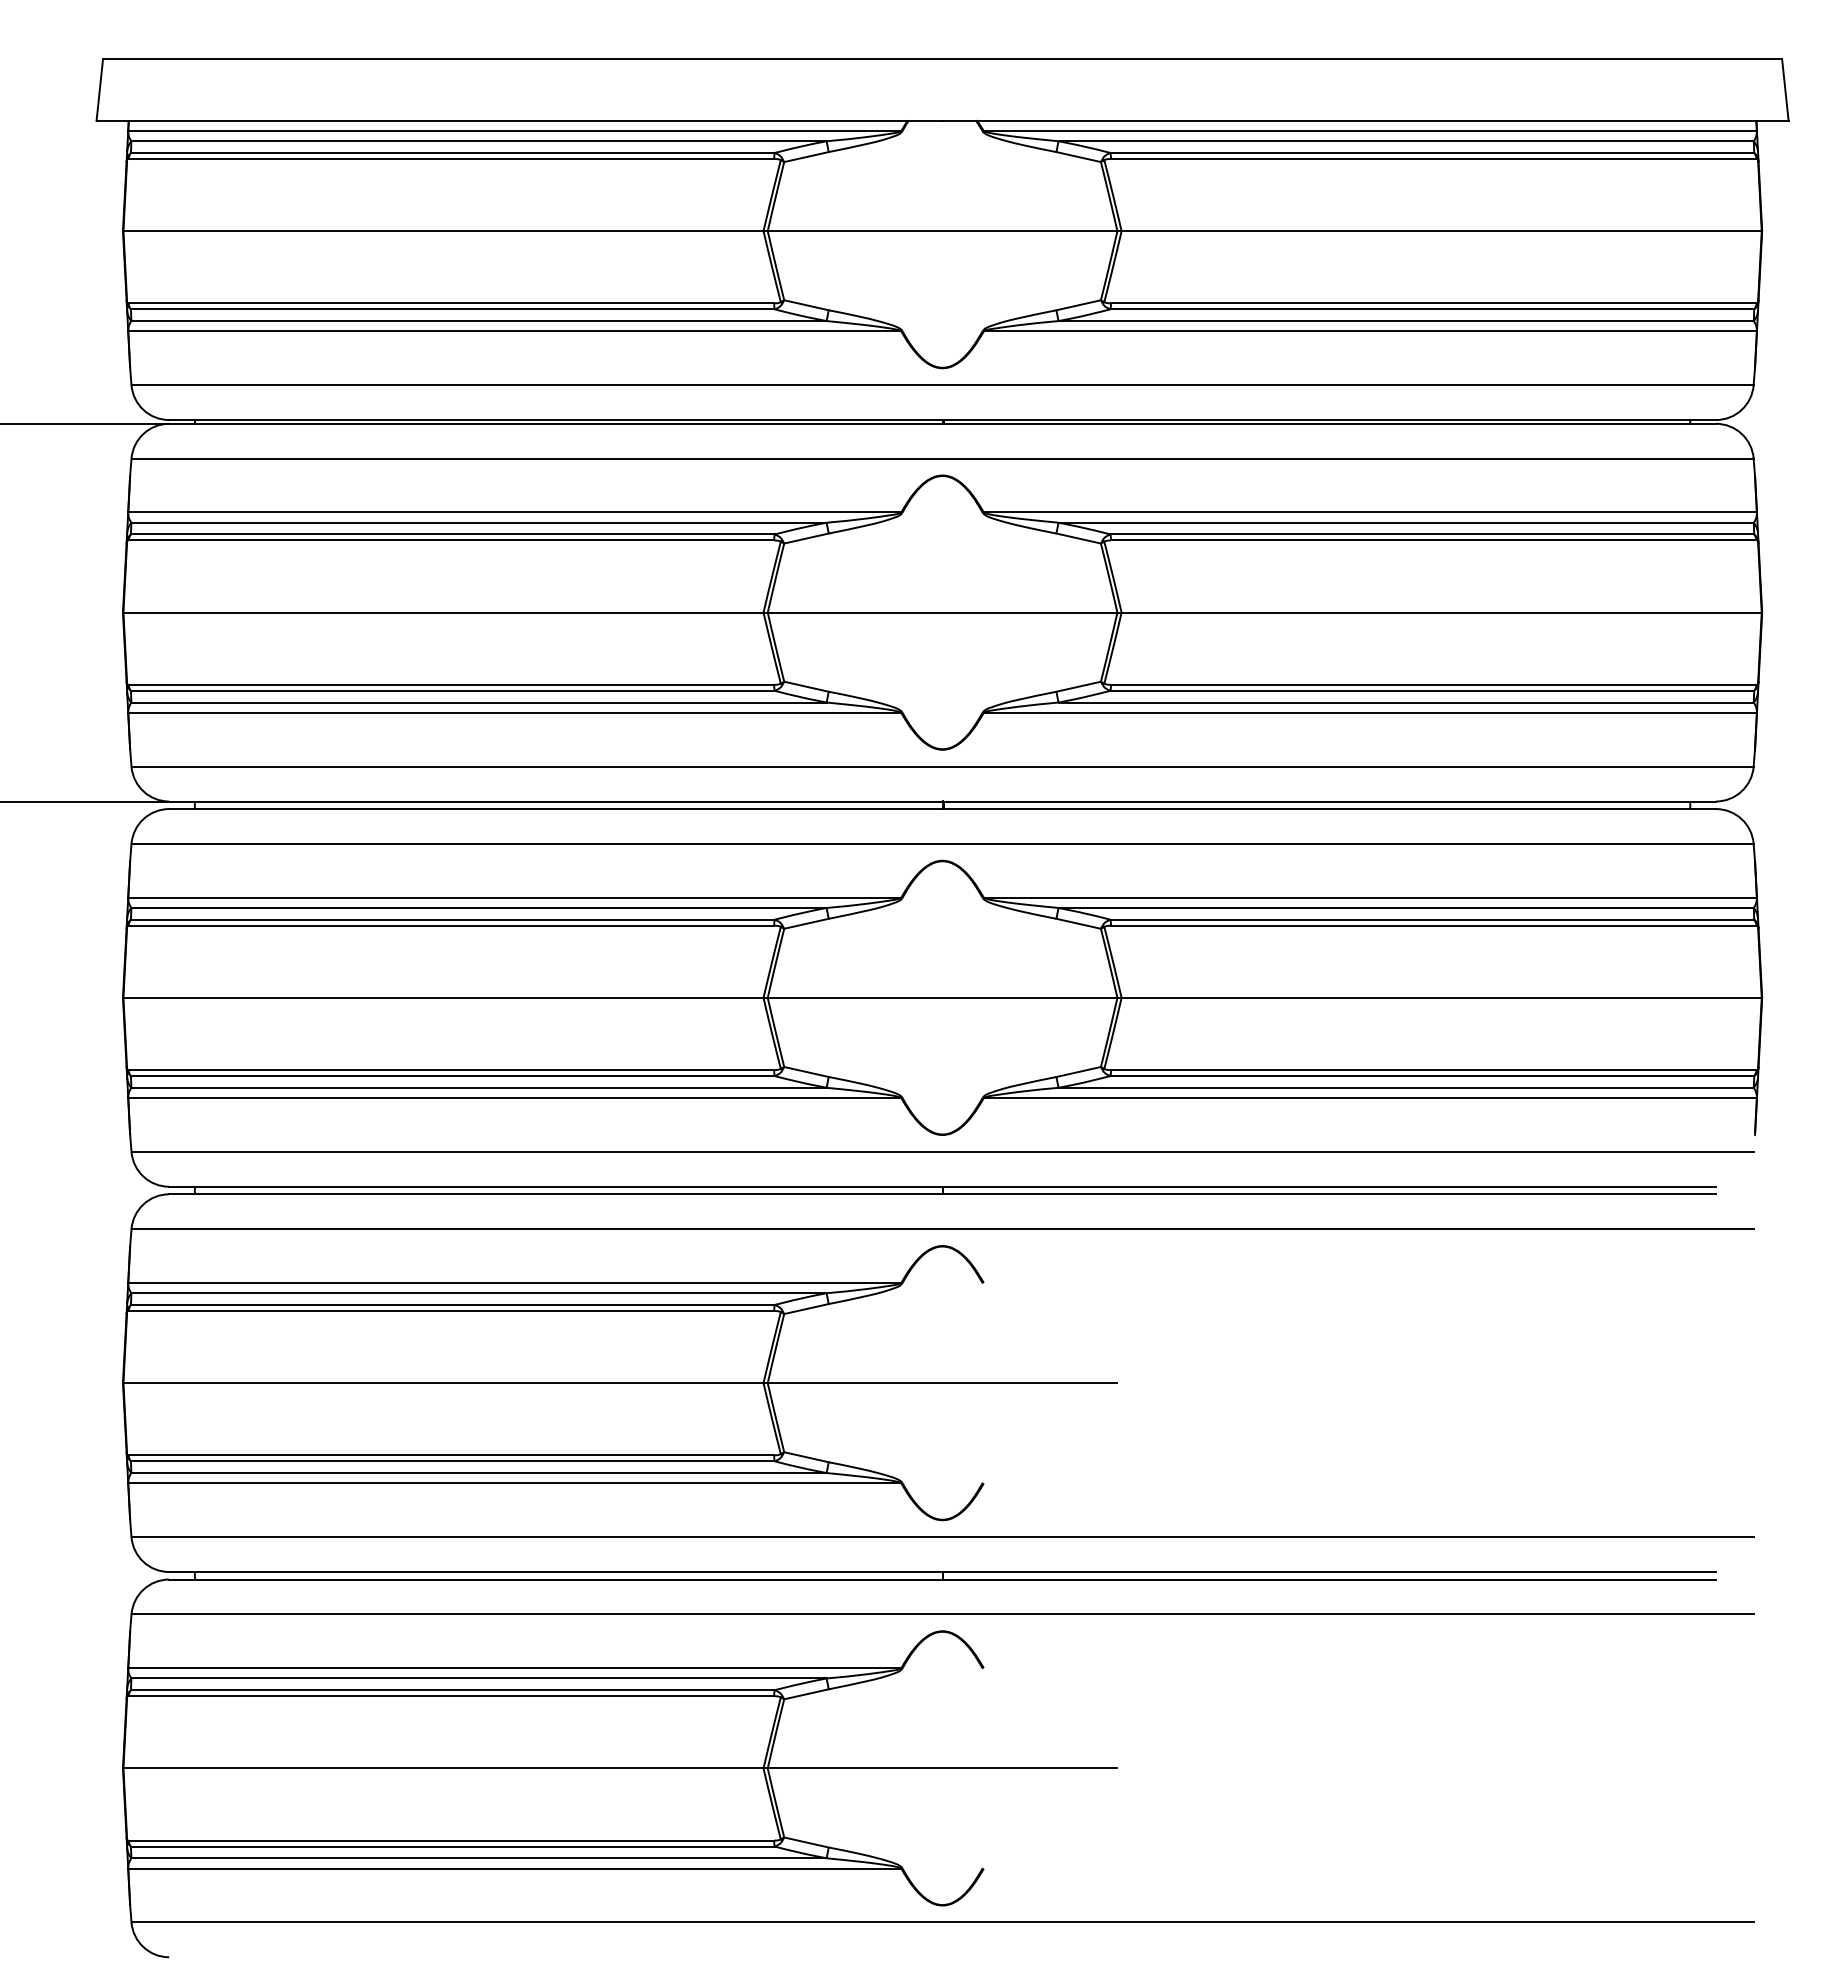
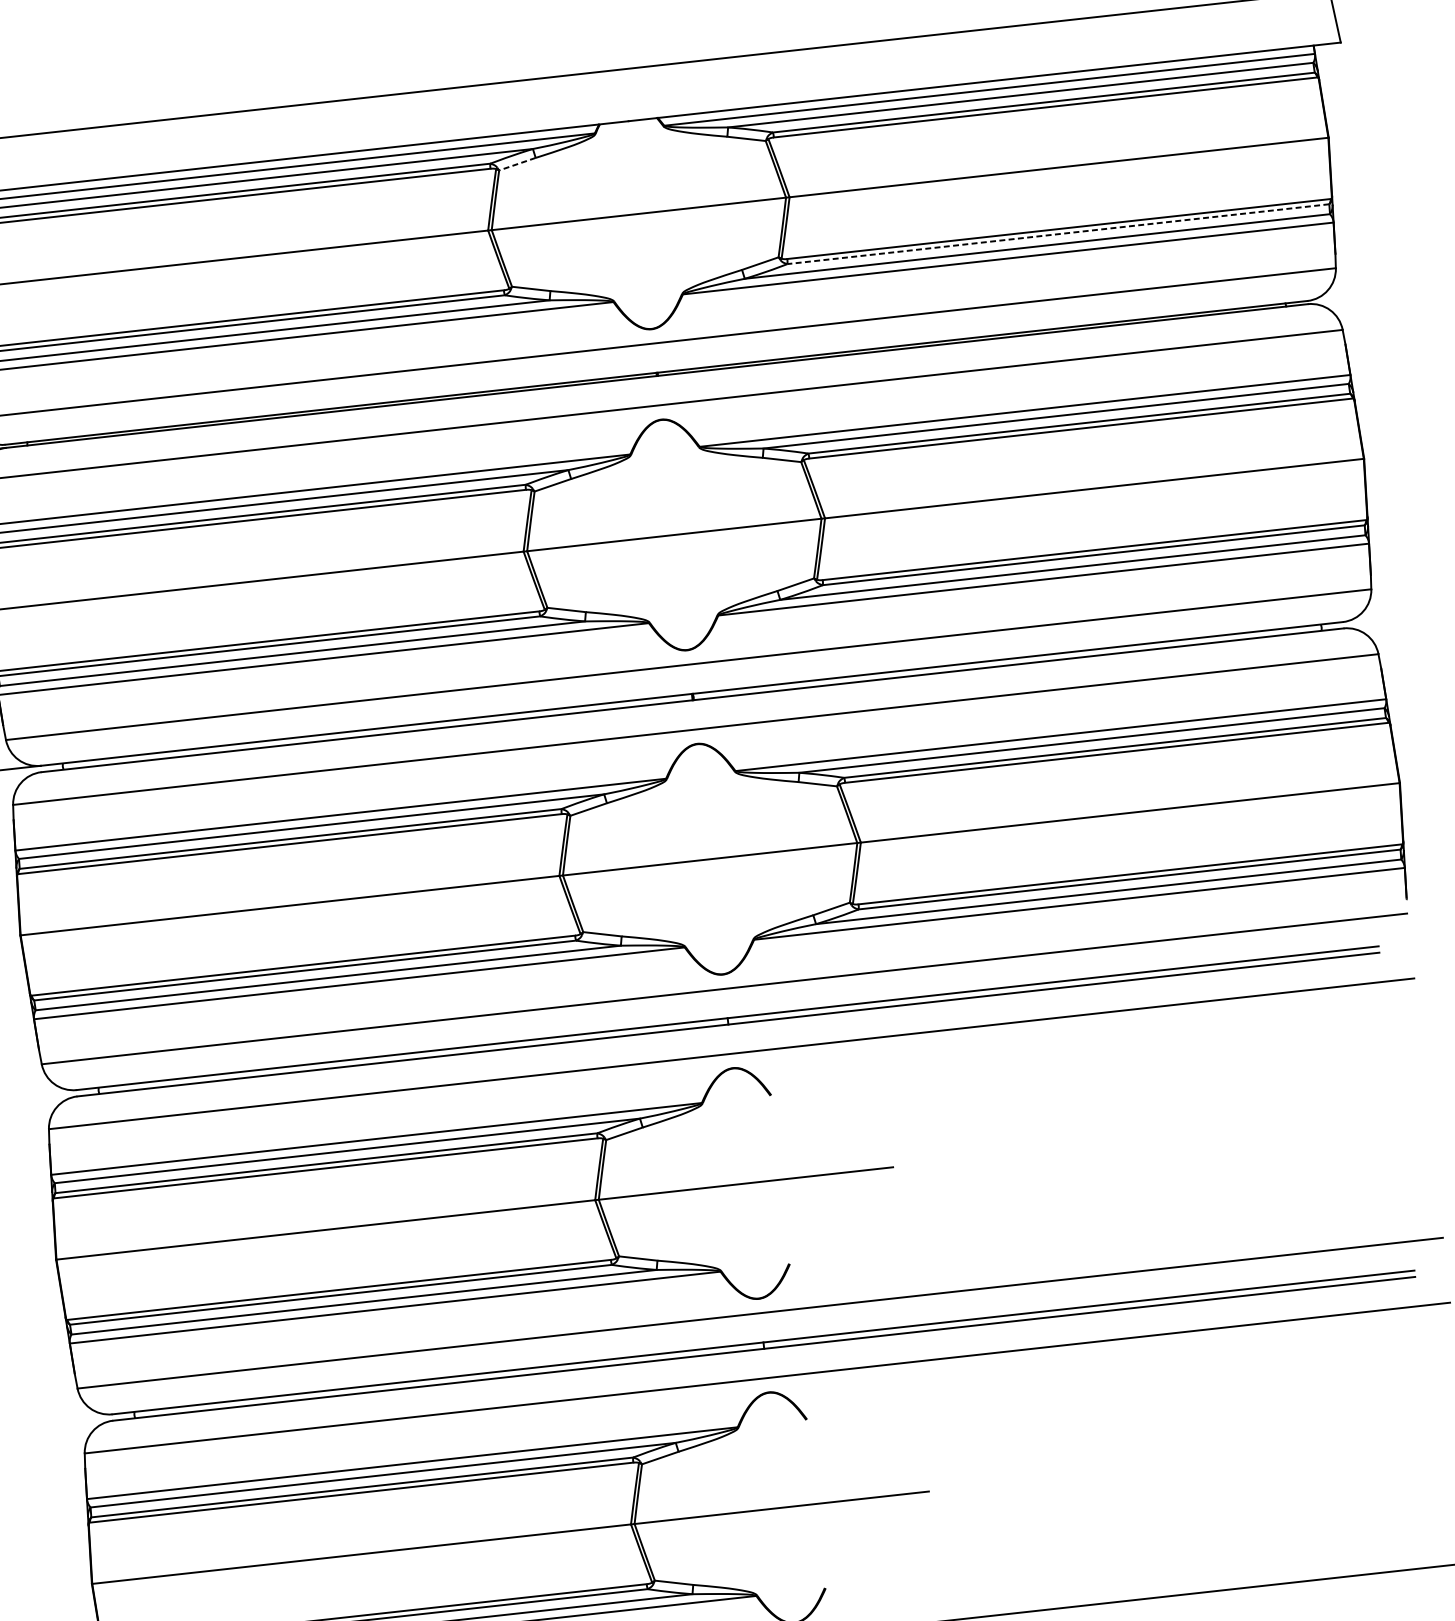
line: (806, 157) -> (517, 164), solid -> dashed
line: (1432, 309) -> (1058, 234), solid -> dashed

